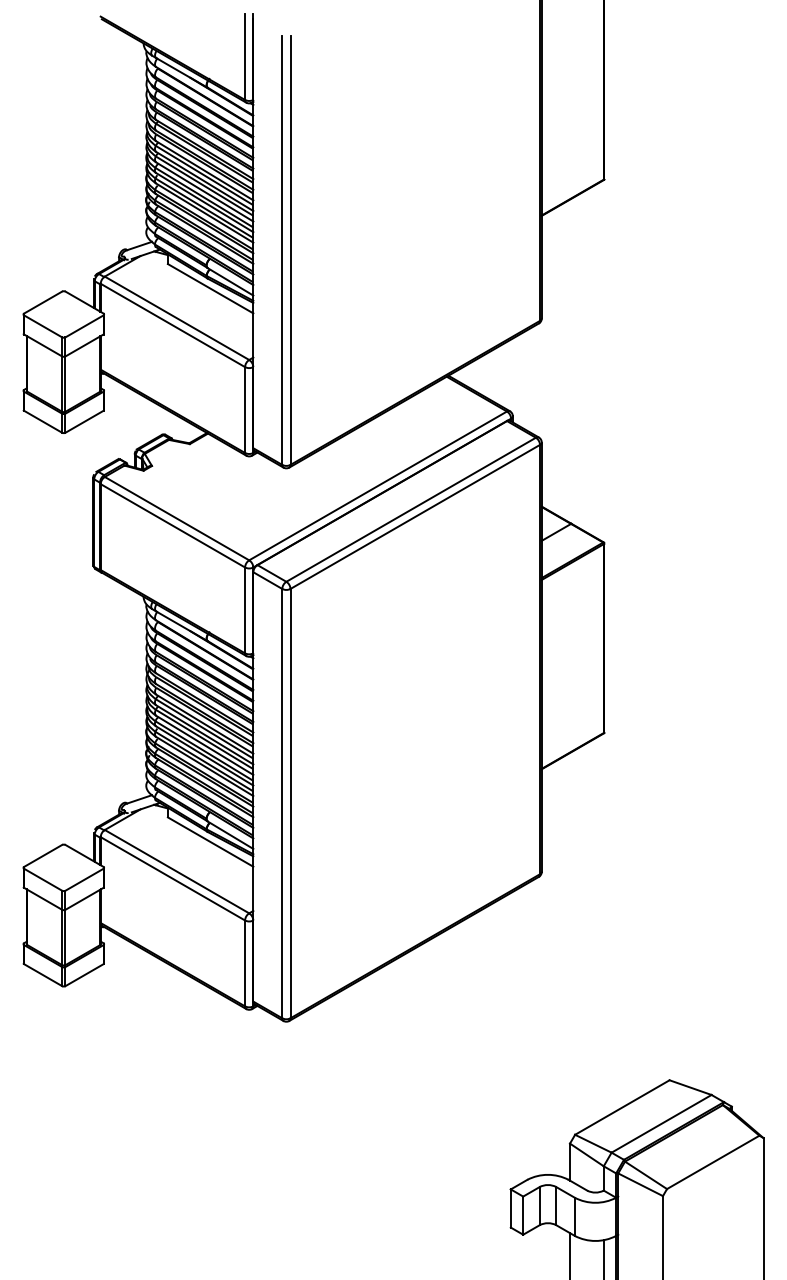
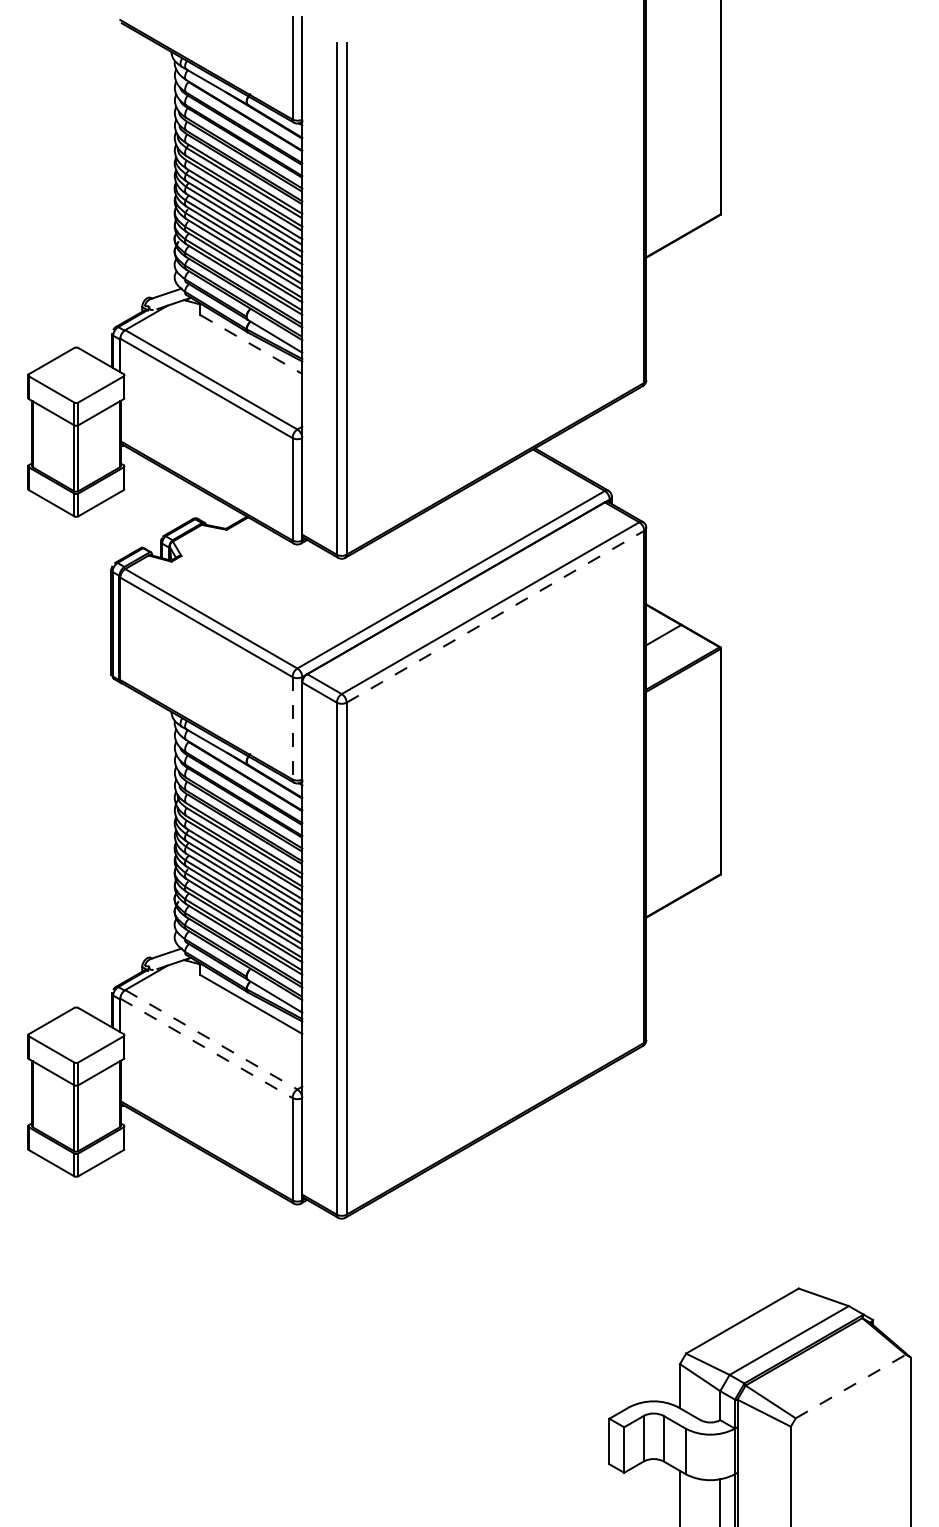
line: (210, 288) -> (251, 344), solid -> dashed
line: (415, 516) -> (495, 616), solid -> dashed
line: (245, 610) -> (292, 728), solid -> dashed
line: (177, 872) -> (211, 1040), solid -> dashed
line: (172, 878) -> (206, 1048), solid -> dashed
line: (712, 1162) -> (850, 1386), solid -> dashed

